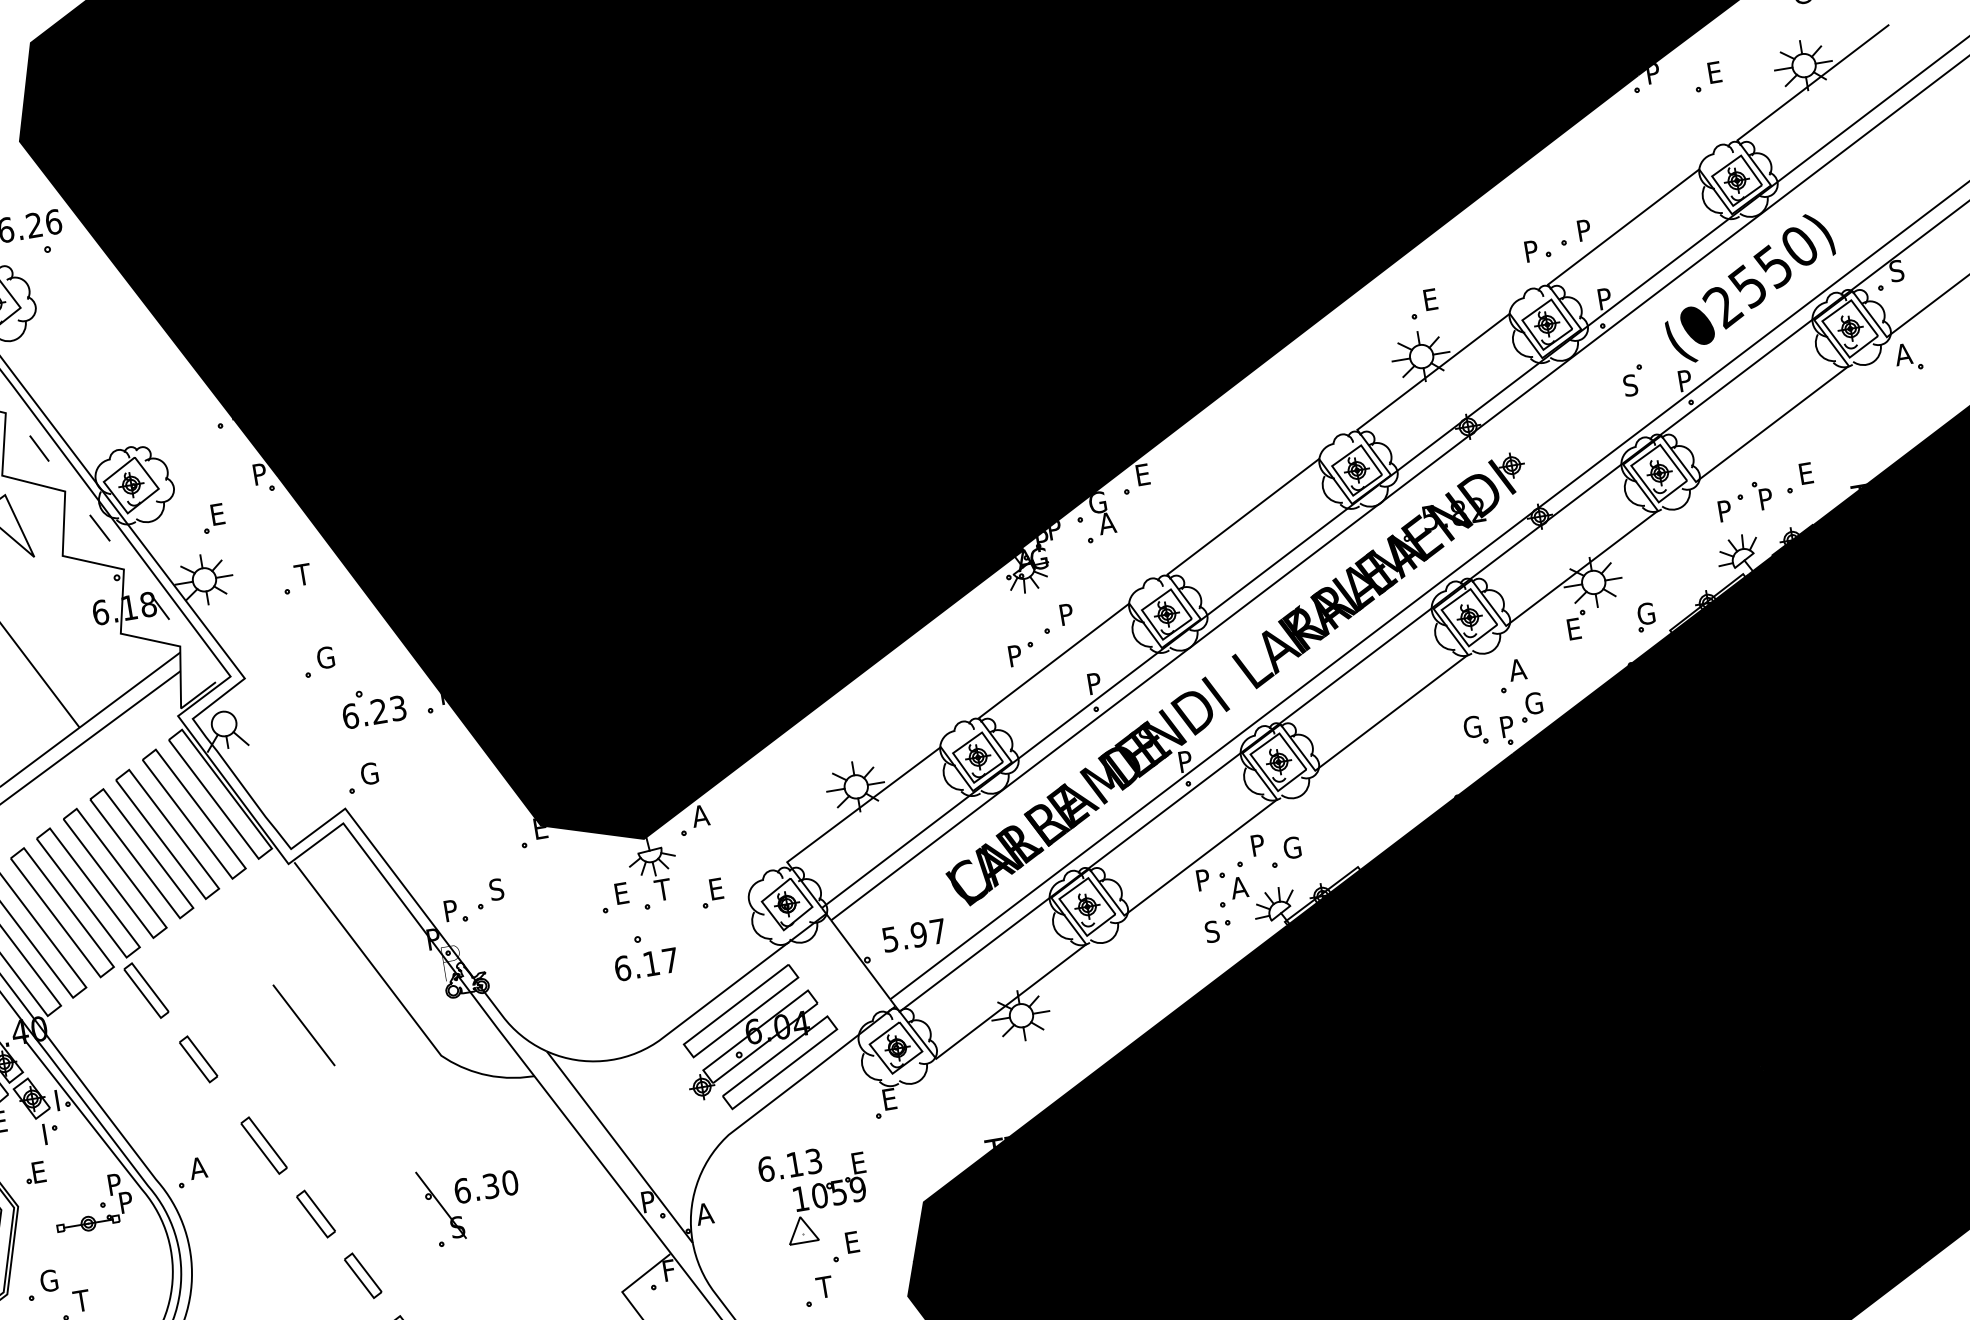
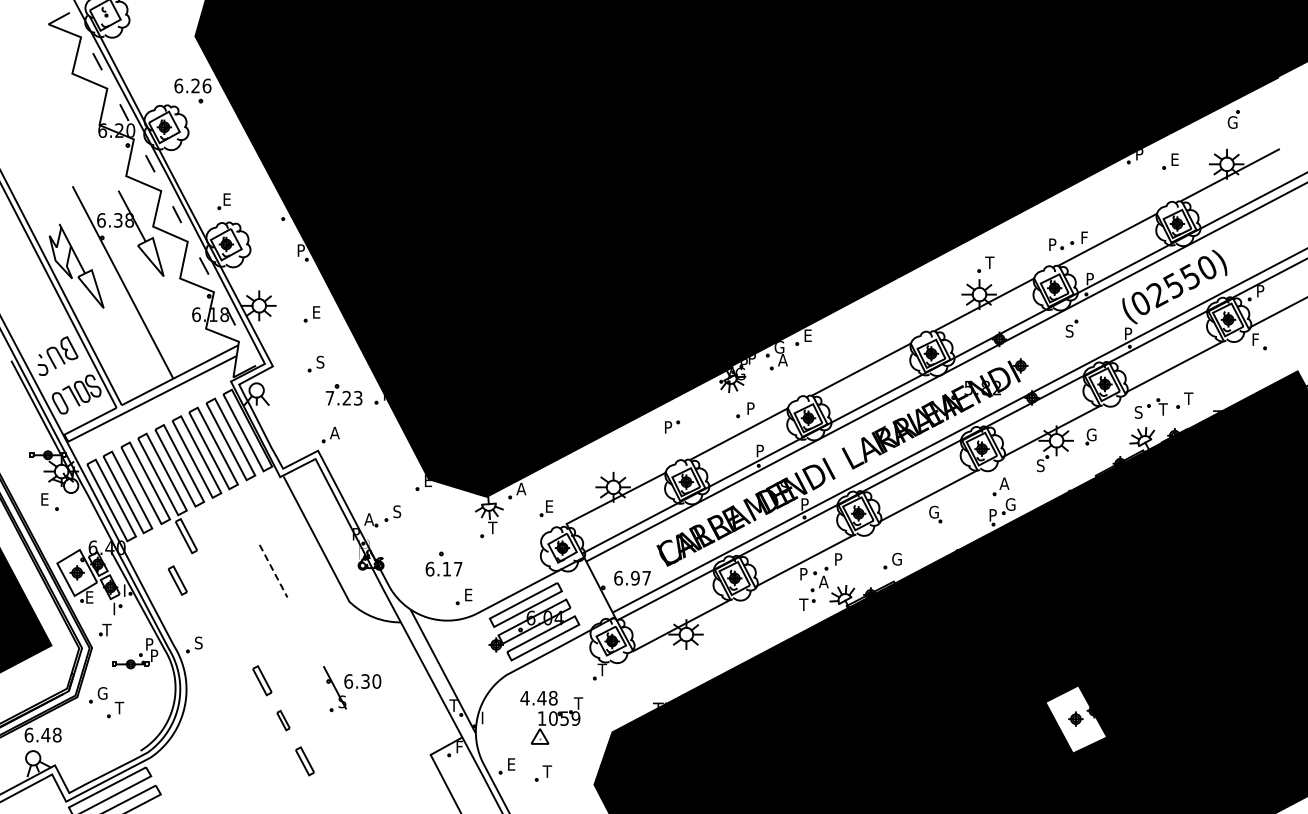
text: (1584, 224) -> (1085, 234), P -> F
text: (1896, 269) -> (1260, 290), S -> P
text: (1429, 299) -> (989, 262), E -> T
text: (1903, 354) -> (1256, 339), A -> F
part: (1632, 380) -> (1071, 328), moved
text: (1805, 473) -> (1188, 398), E -> T
text: (1764, 499) -> (1162, 409), P -> T
text: (1724, 511) -> (1138, 412), P -> S
part: (212, 518) -> (223, 201), moved
text: (301, 575) -> (315, 312), T -> E
part: (1644, 616) -> (1090, 436), moved
text: (1573, 628) -> (1040, 465), E -> S
part: (1021, 653) -> (672, 426), moved
text: (325, 656) -> (321, 361), G -> S
text: (349, 715) -> (329, 397), 6.23 -> 7.23
part: (1475, 730) -> (935, 514), moved
text: (369, 772) -> (335, 432), G -> A
part: (1284, 851) -> (892, 560), moved
part: (711, 893) -> (546, 508), moved
part: (613, 897) -> (463, 596), moved
text: (450, 910) -> (368, 519), P -> A
text: (1211, 931) -> (803, 604), S -> T
text: (890, 938) -> (618, 577), 5.97 -> 6.97
part: (643, 955) -> (443, 563), moved
line: (303, 1025) -> (273, 571), solid -> dashed
fill: (1706, 1048) -> (1076, 719), removed
part: (198, 1059) -> (177, 580), moved
text: (889, 1098) -> (602, 669), E -> T
part: (263, 1145) -> (238, 636), removed
text: (858, 1163) -> (578, 703), E -> T
text: (788, 1164) -> (538, 697), 6.13 -> 4.48
text: (197, 1167) -> (198, 642), A -> S
text: (37, 1171) -> (106, 629), E -> T
text: (646, 1201) -> (453, 705), P -> T
text: (704, 1213) -> (485, 717), A -> I
part: (844, 1247) -> (506, 766), moved
part: (363, 1275) -> (283, 720), size x0.7

